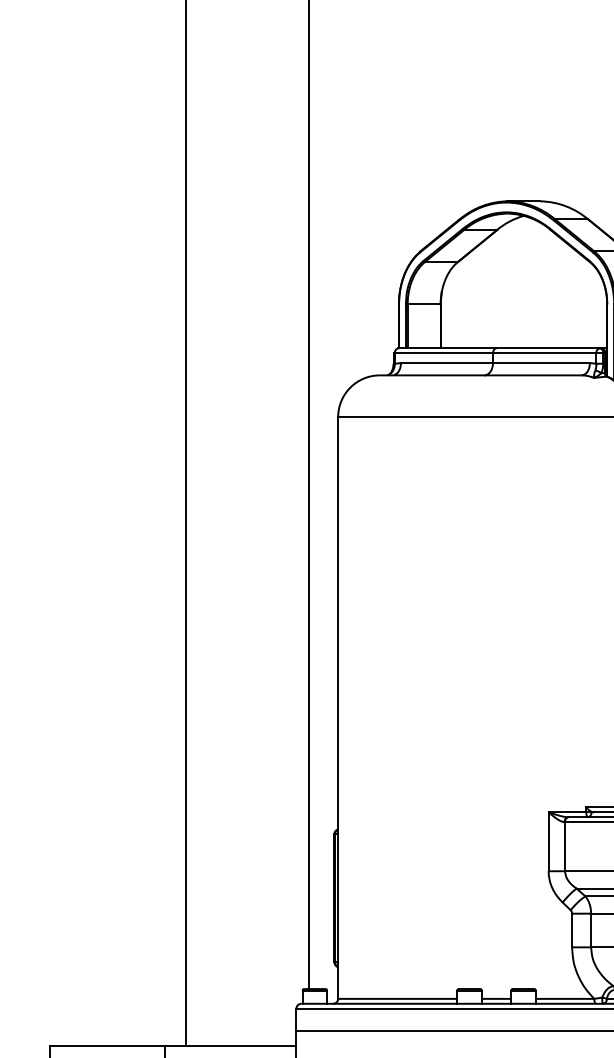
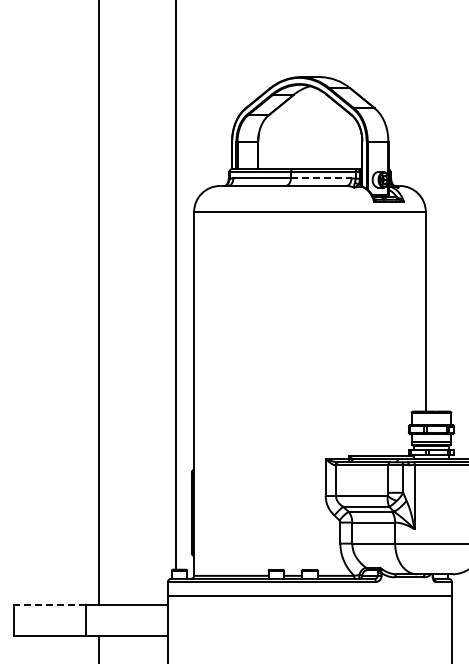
line: (541, 363) -> (321, 178), solid -> dashed
line: (106, 1046) -> (49, 605), solid -> dashed

